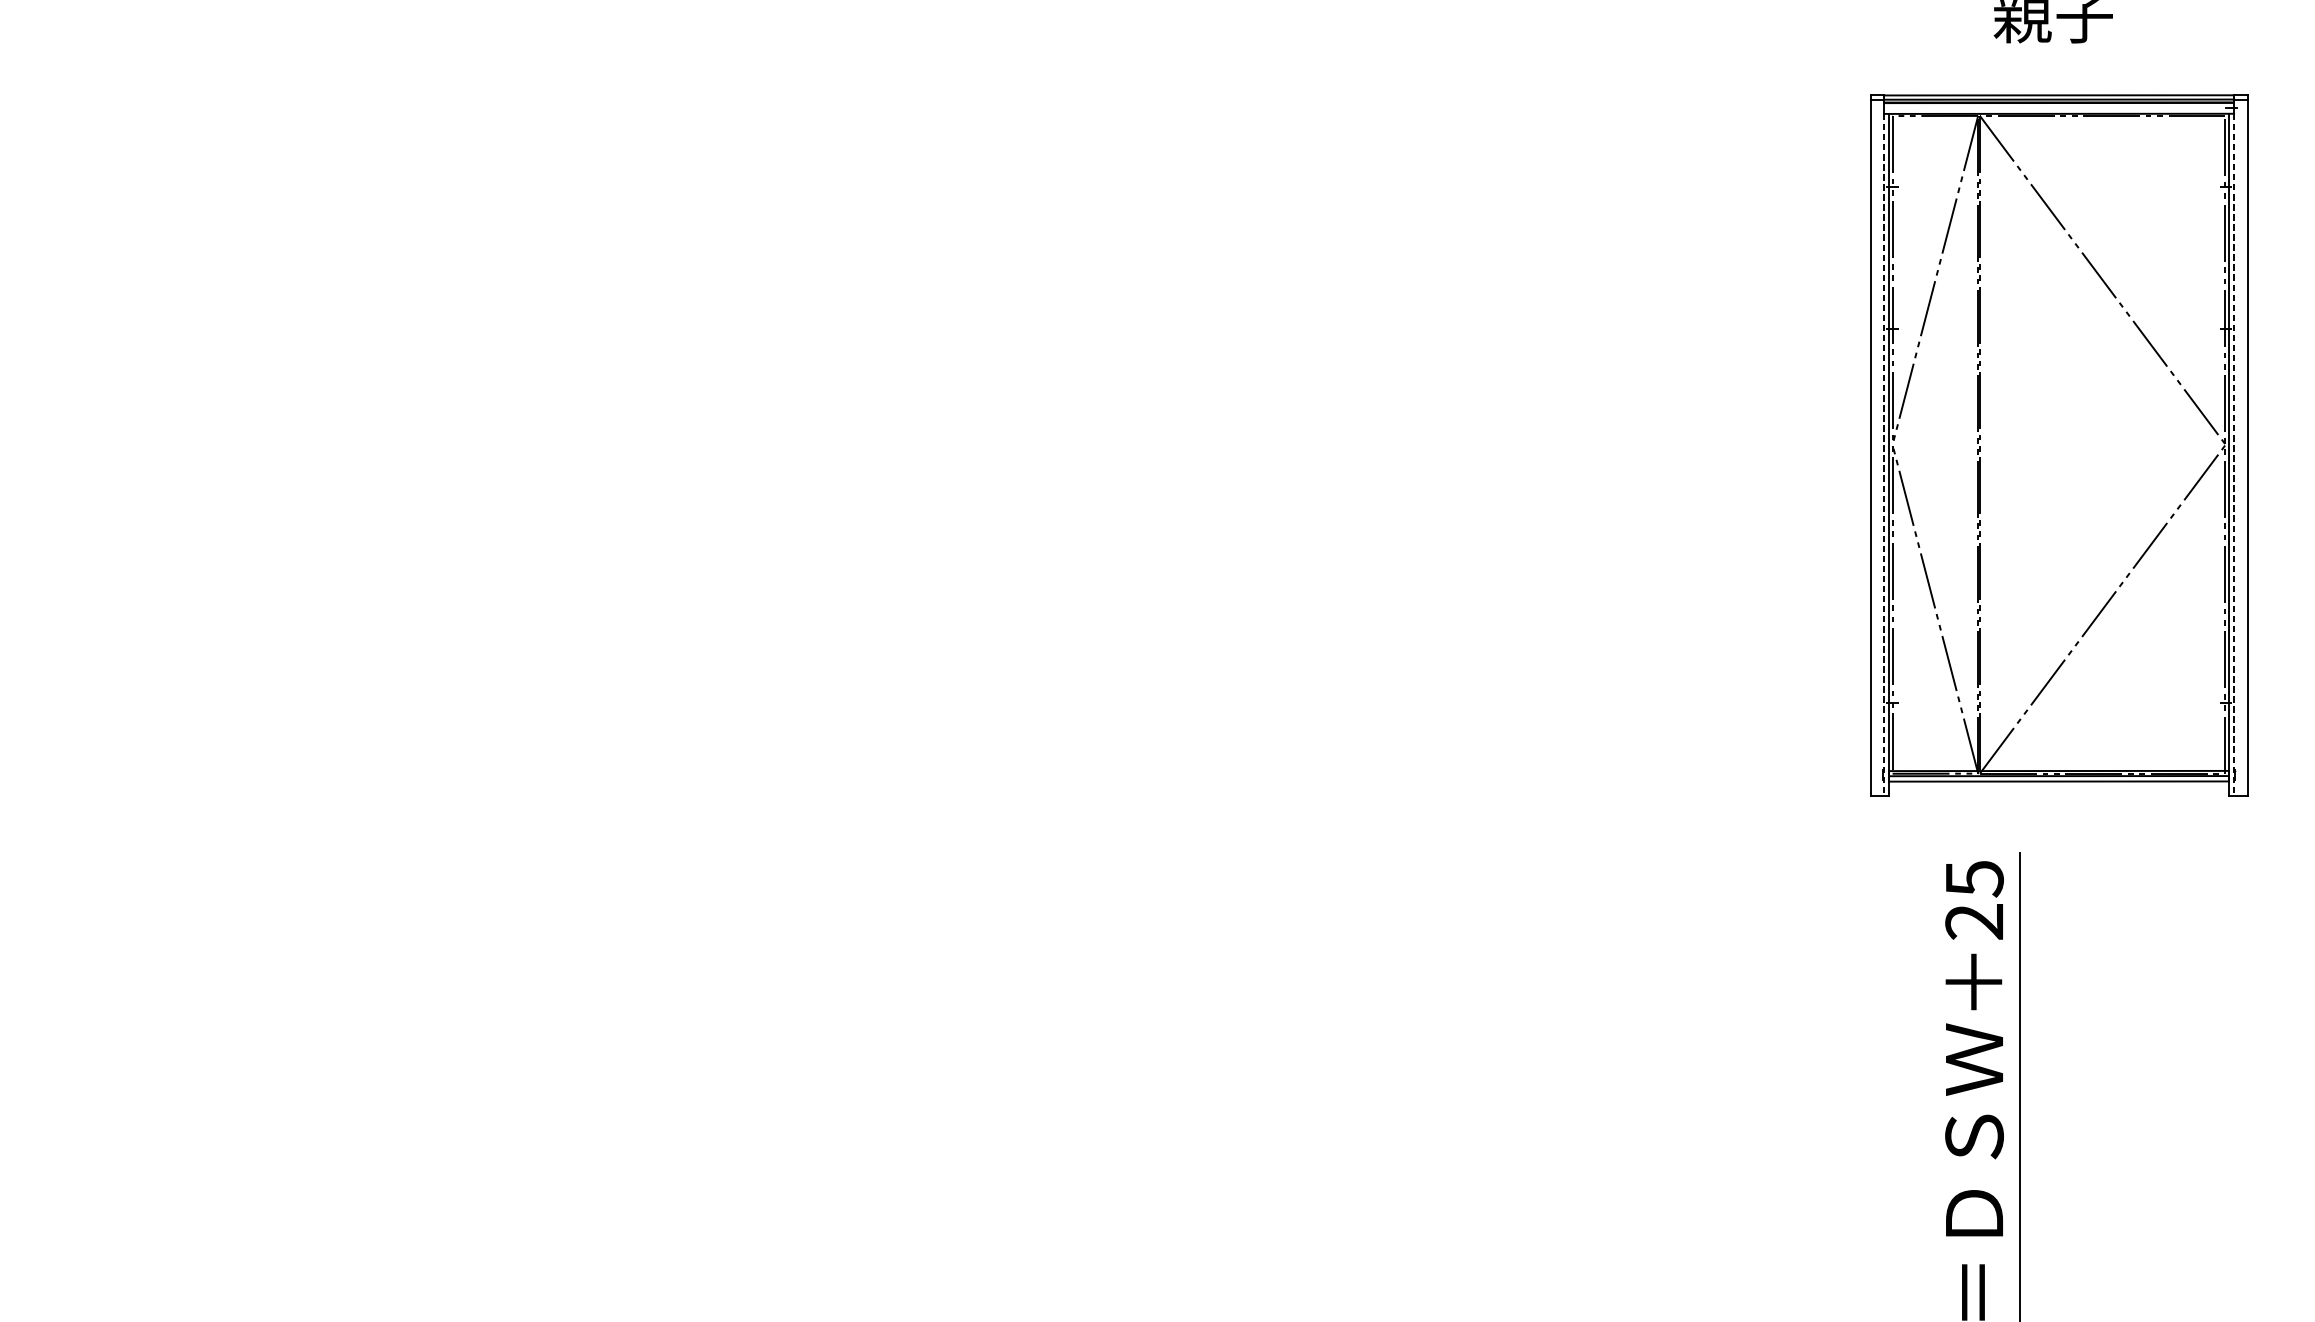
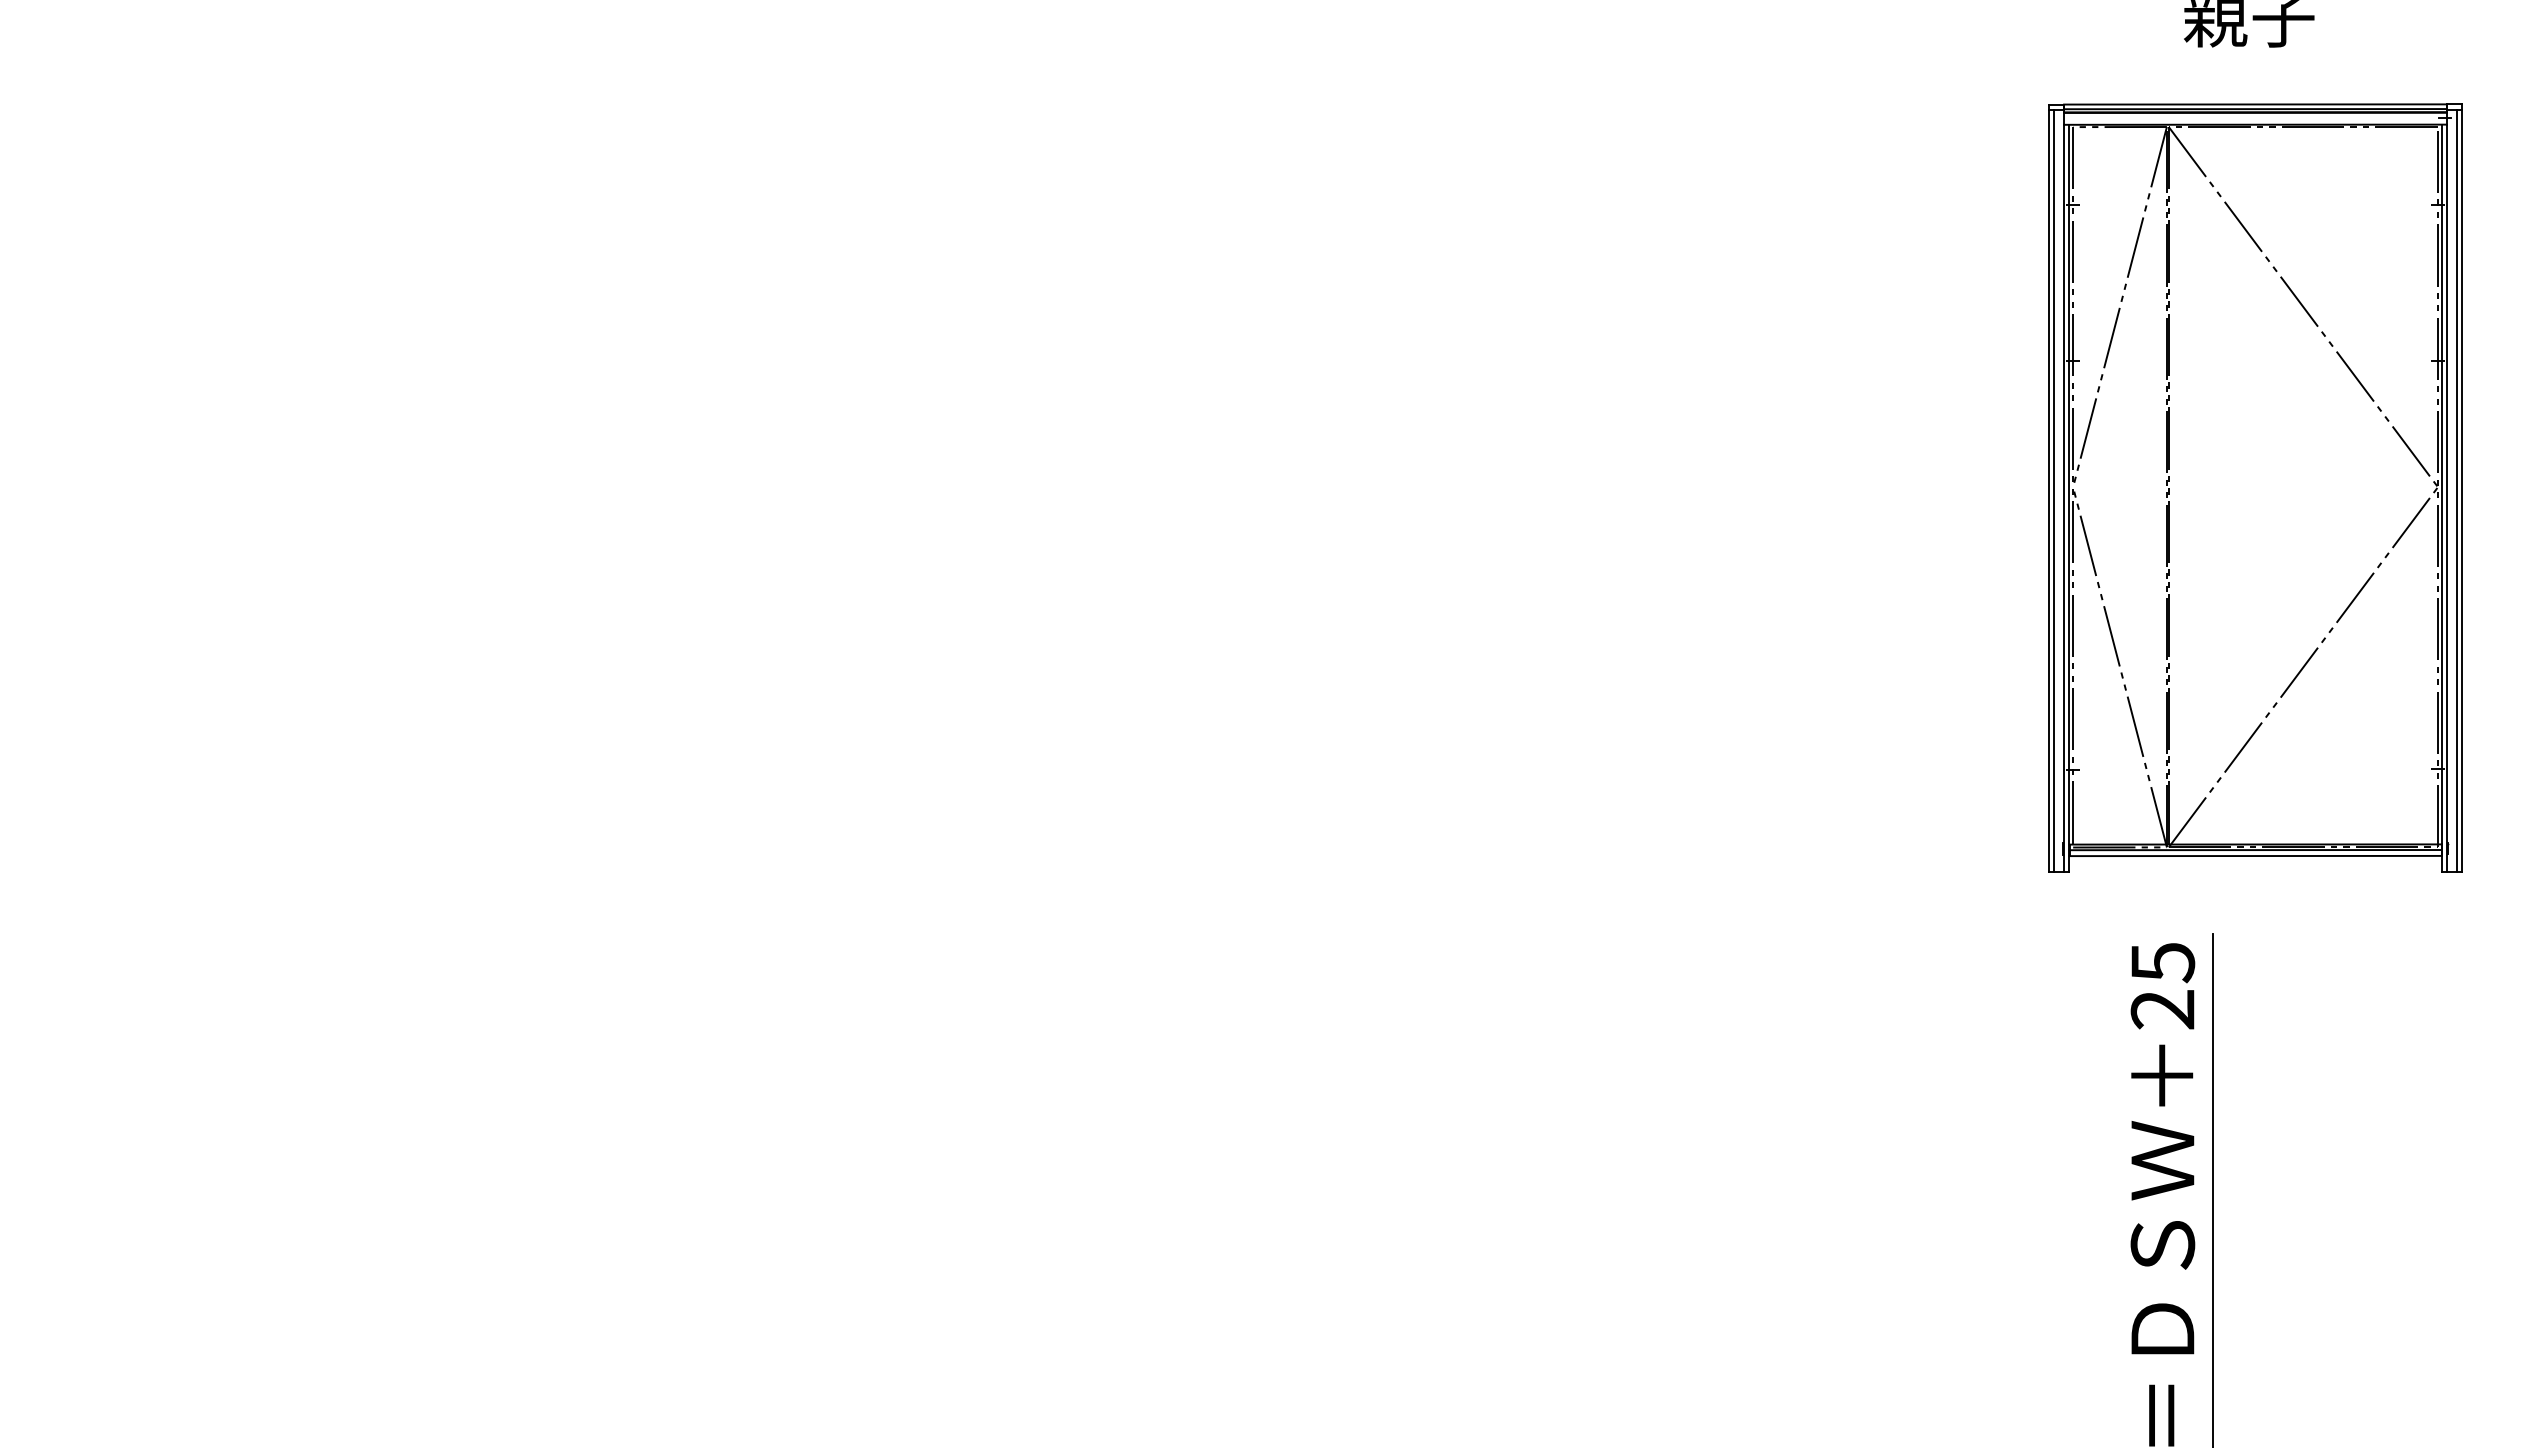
line: (1874, 447) -> (2053, 490), added
line: (2243, 447) -> (2457, 490), added
line: (1884, 455) -> (2064, 498), dashed -> solid
line: (2234, 455) -> (2447, 498), dashed -> solid

